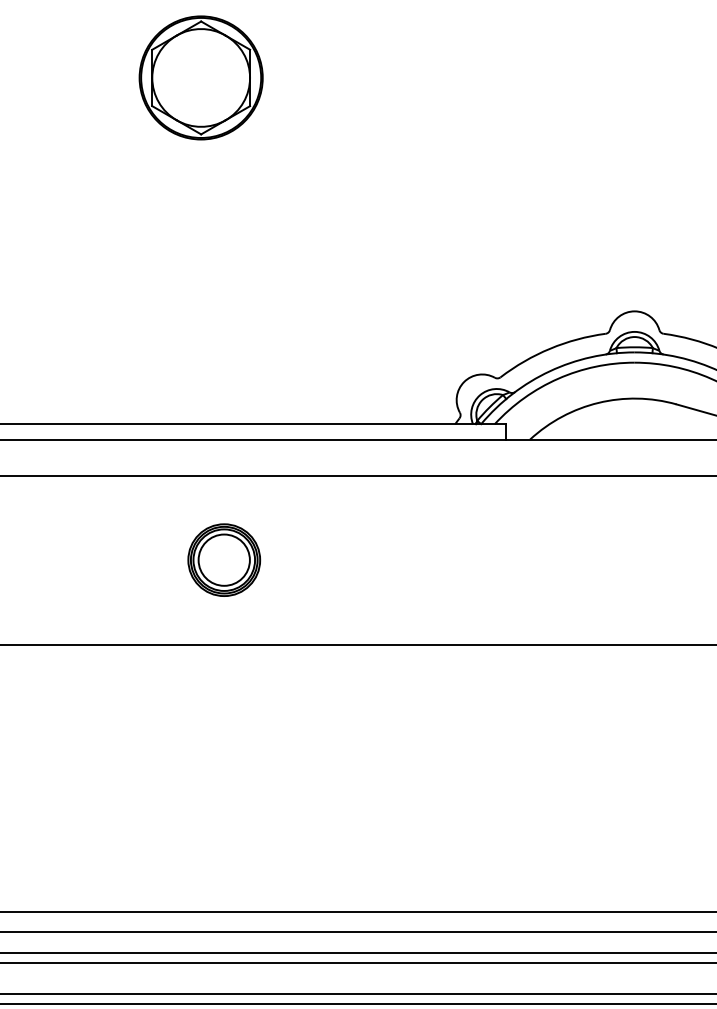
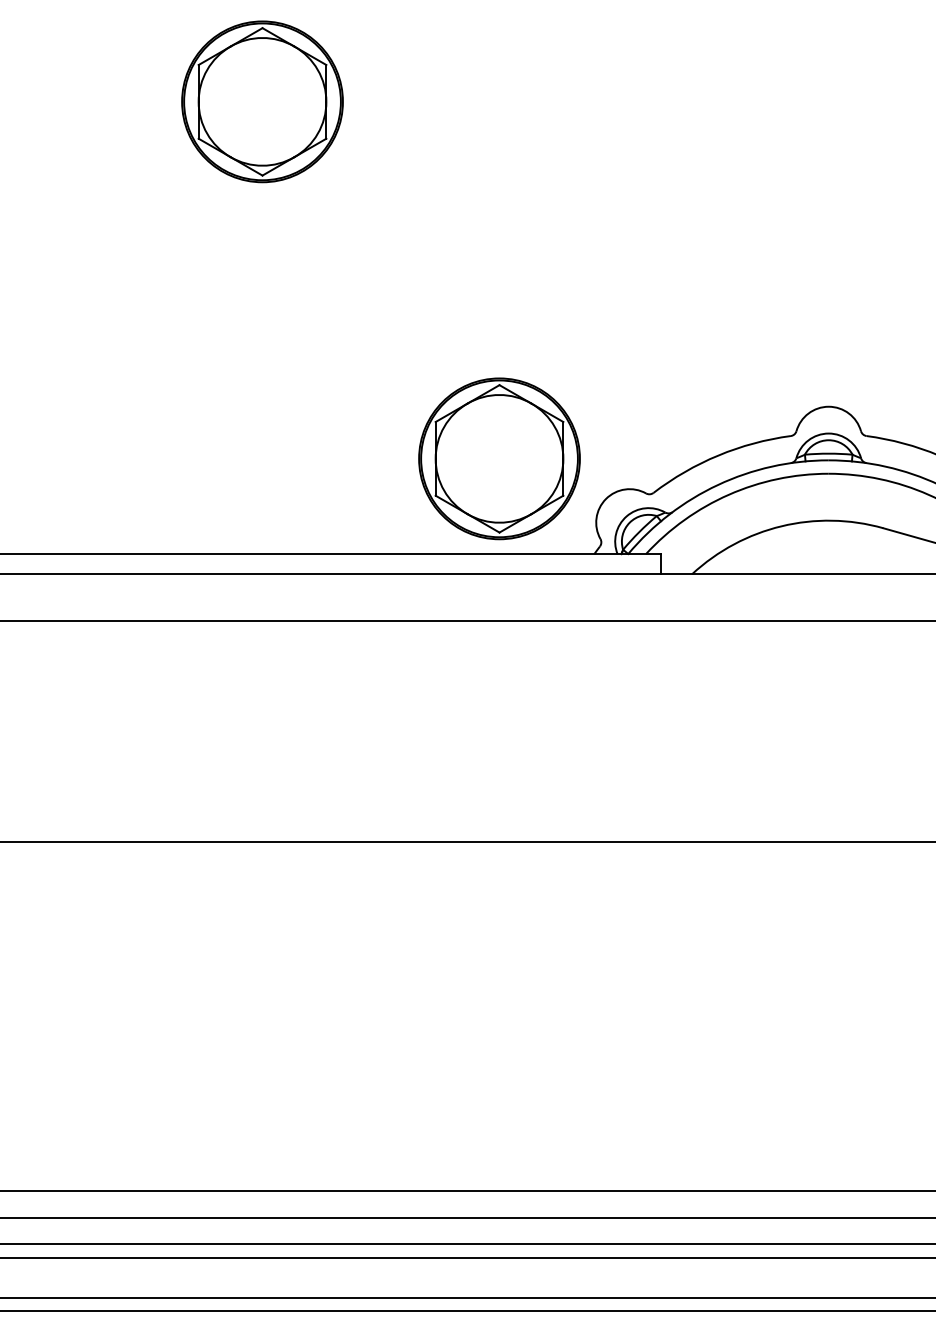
part: (382, 350) -> (499, 458), added
part: (224, 560) -> (292, 731), removed

